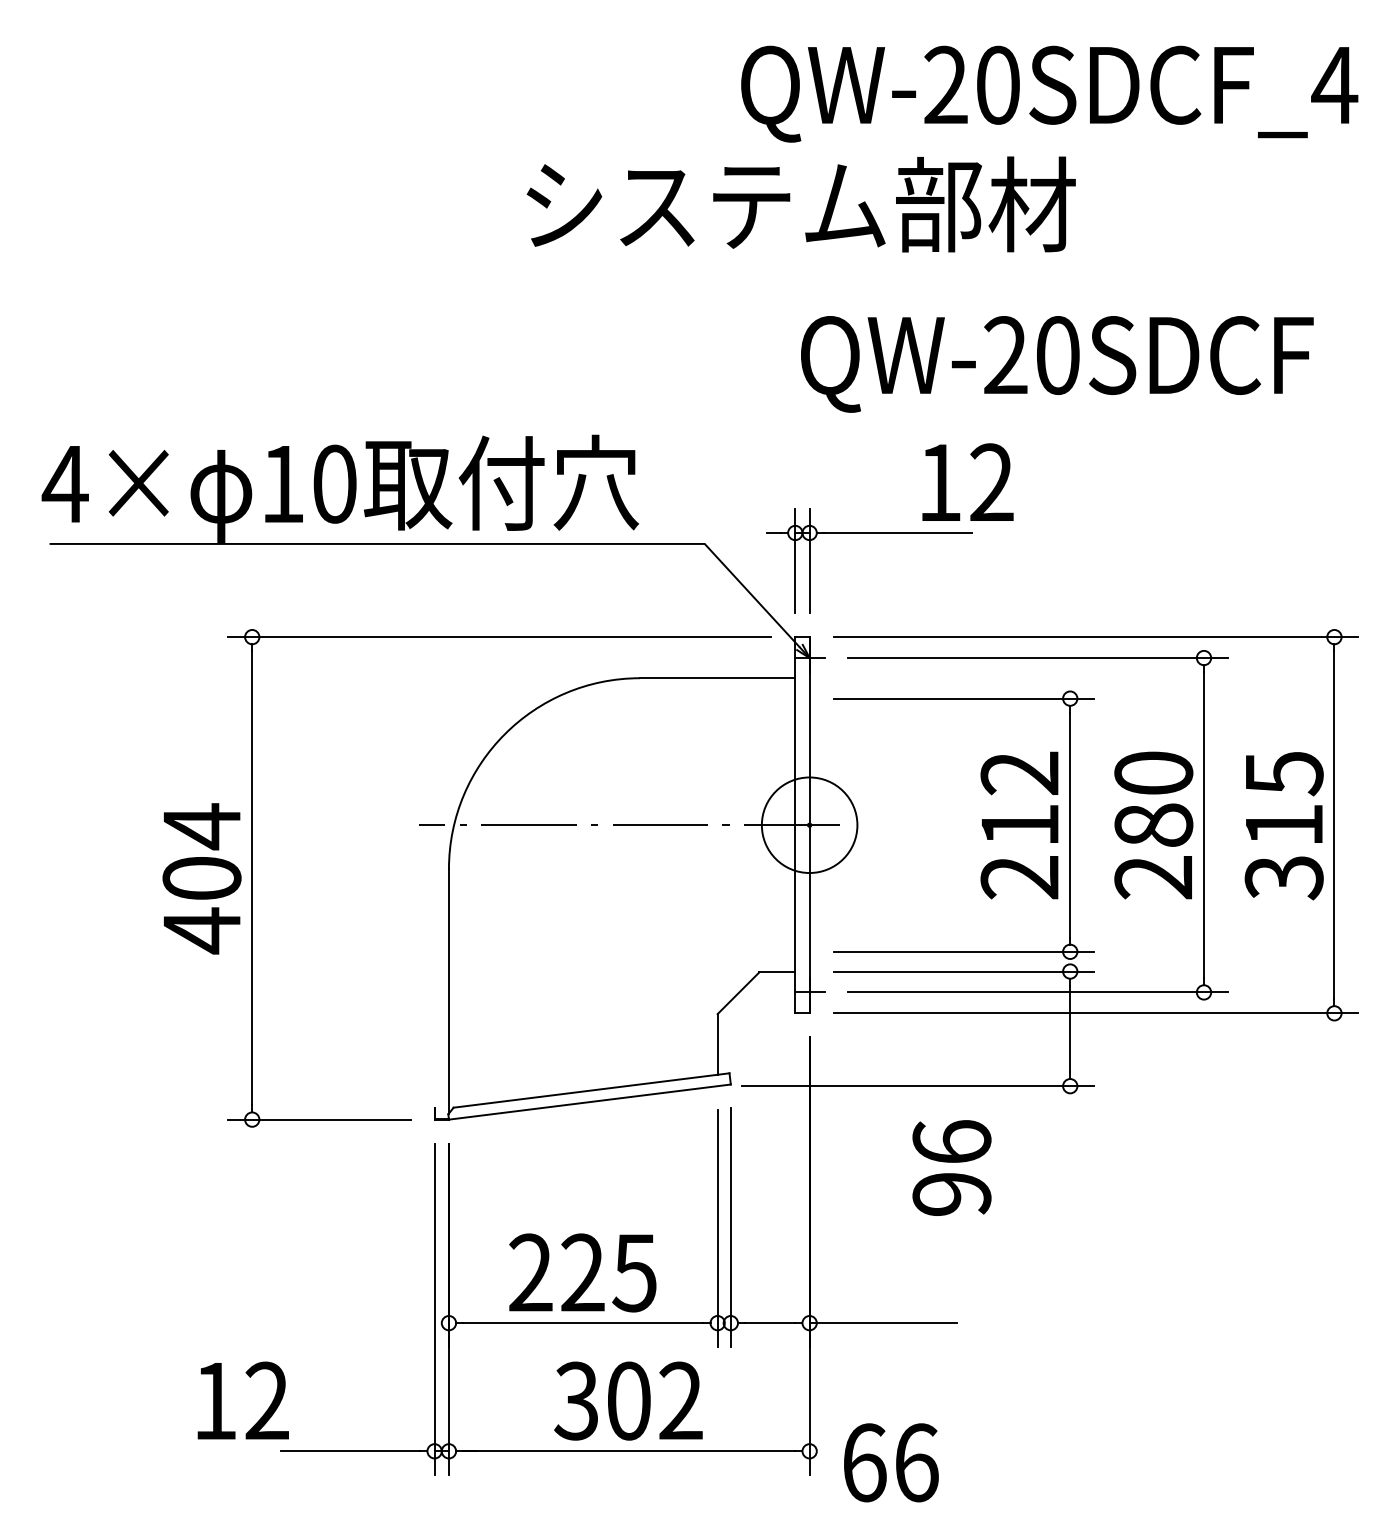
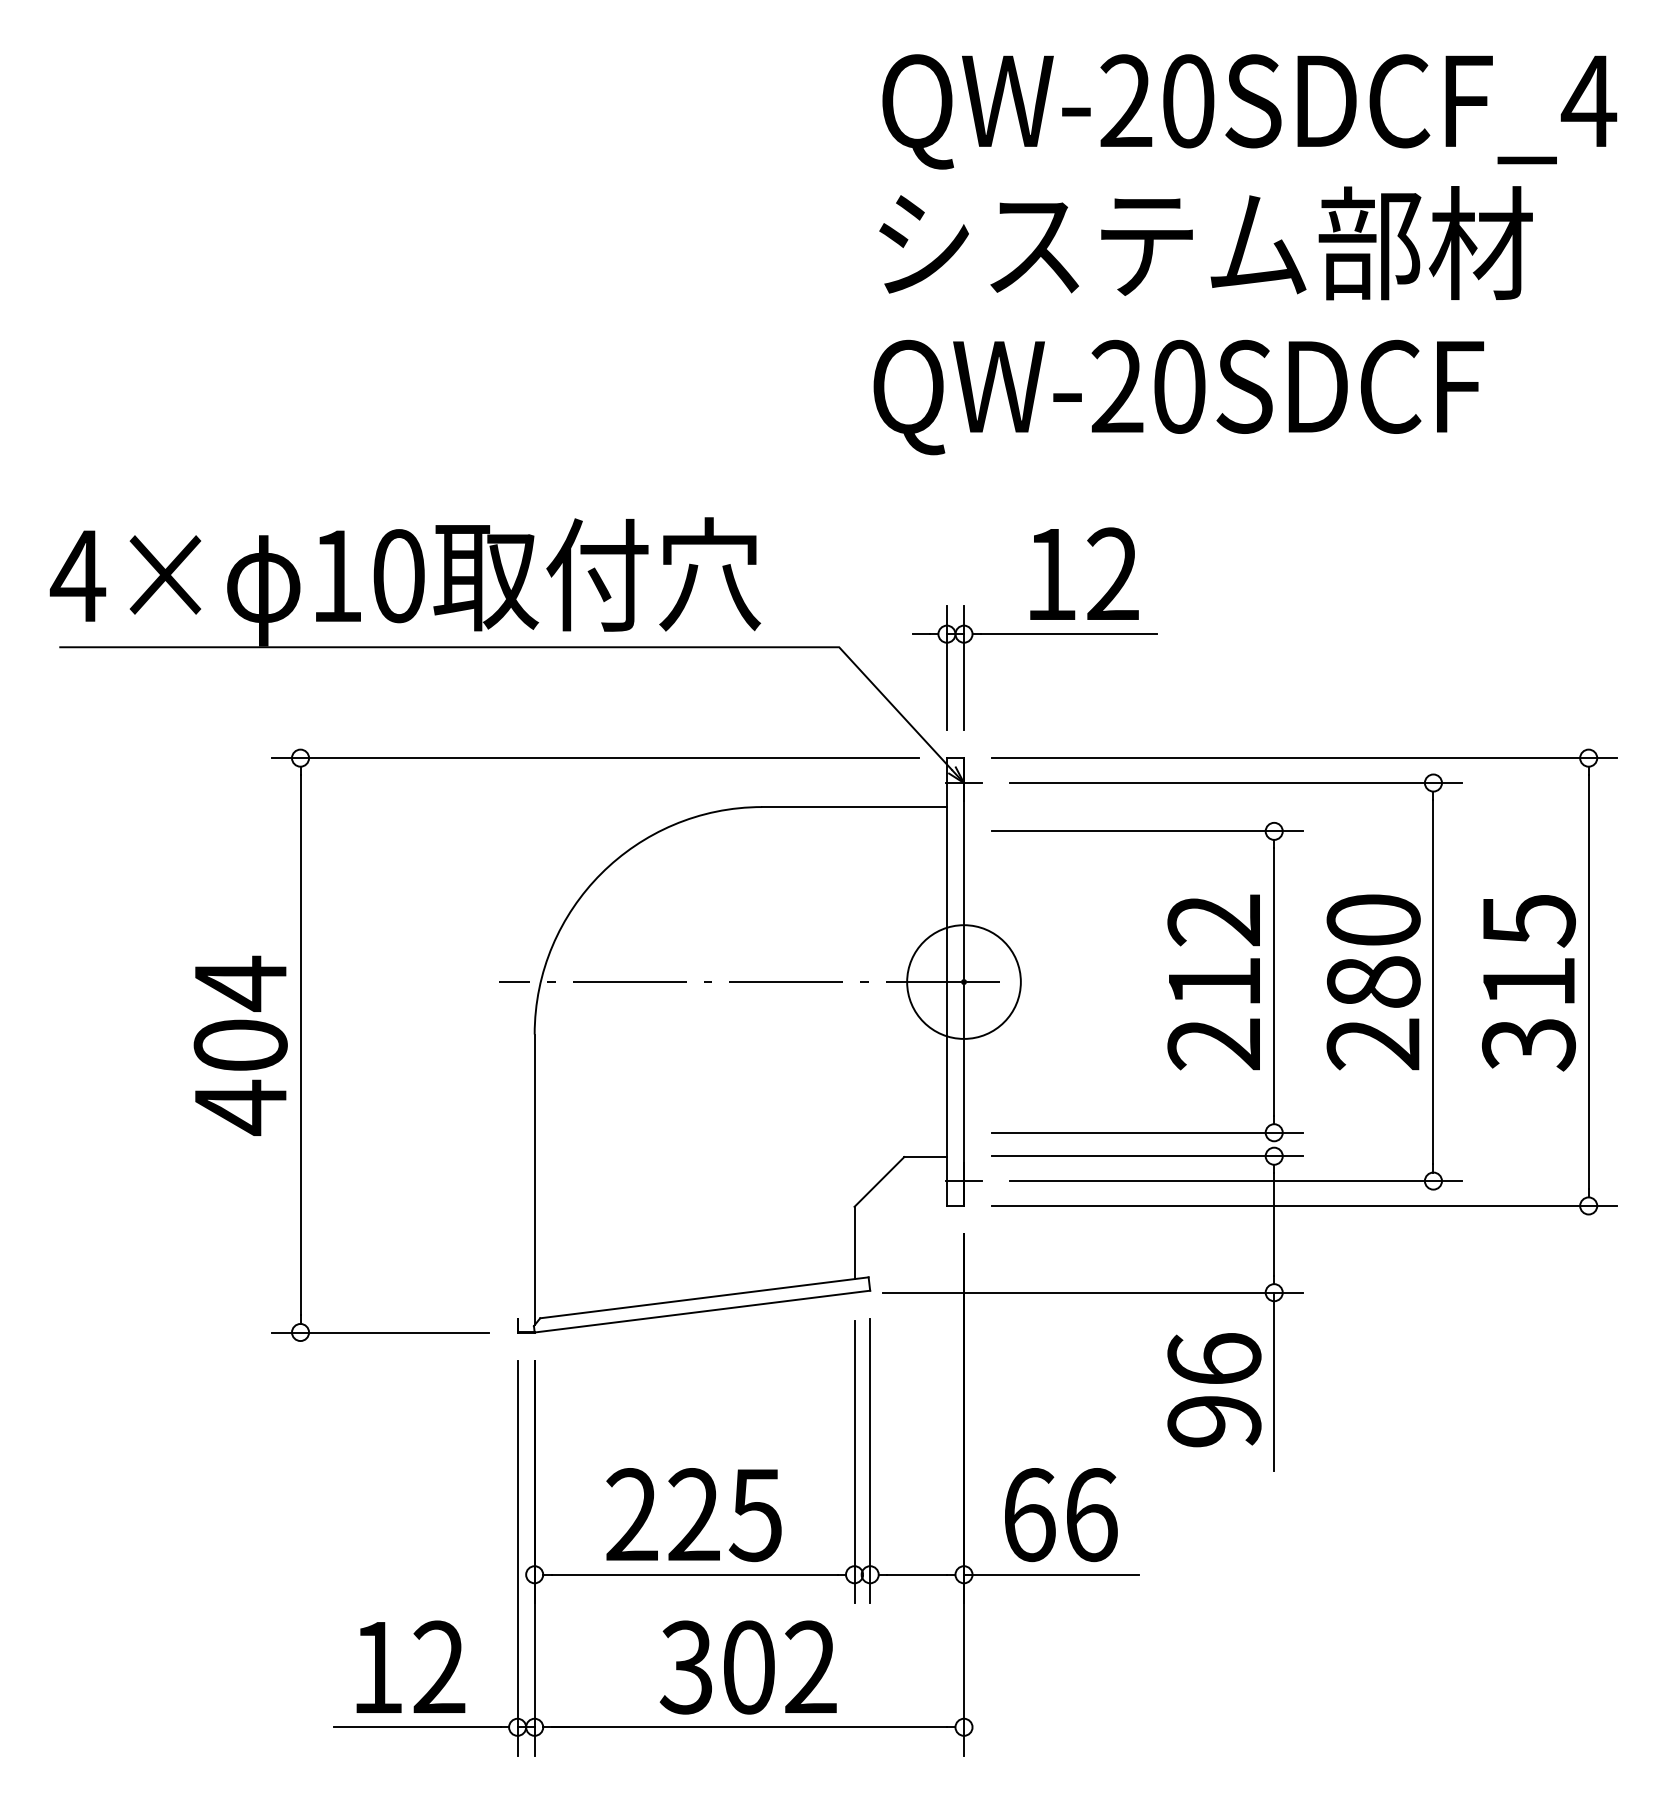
text: (800, 204) -> (1205, 243), moved
text: (1057, 364) -> (1178, 397), moved
text: (967, 482) -> (1084, 573), moved
line: (1070, 1160) -> (1274, 1381), added
text: (952, 1168) -> (1214, 1390), moved
text: (242, 1400) -> (410, 1666), moved
text: (891, 1463) -> (1061, 1515), moved

